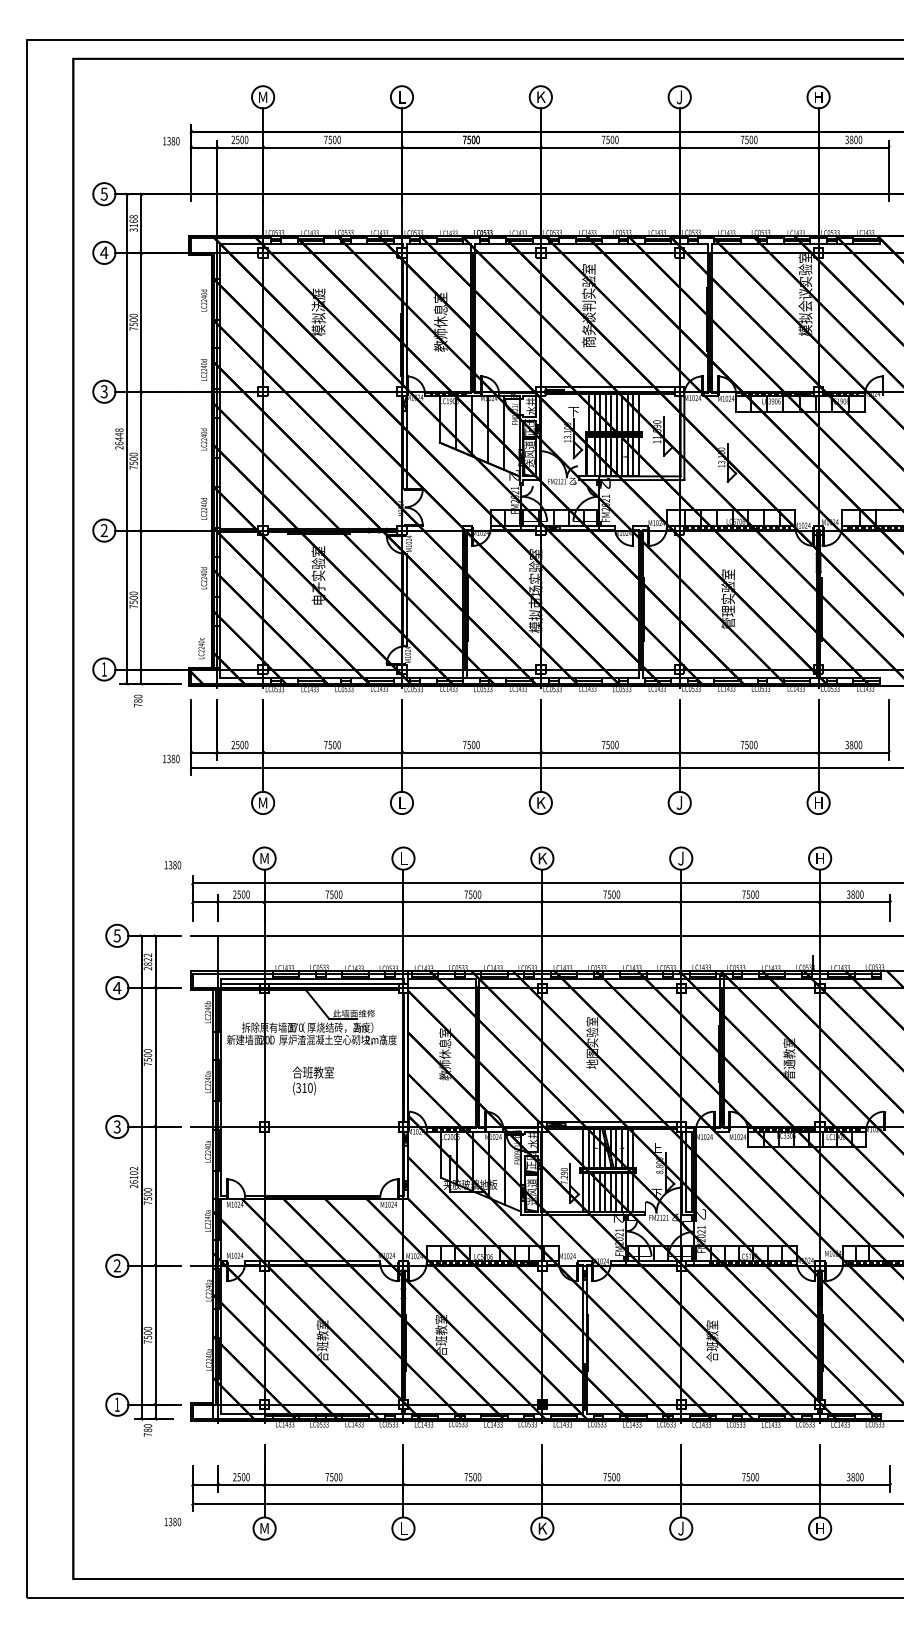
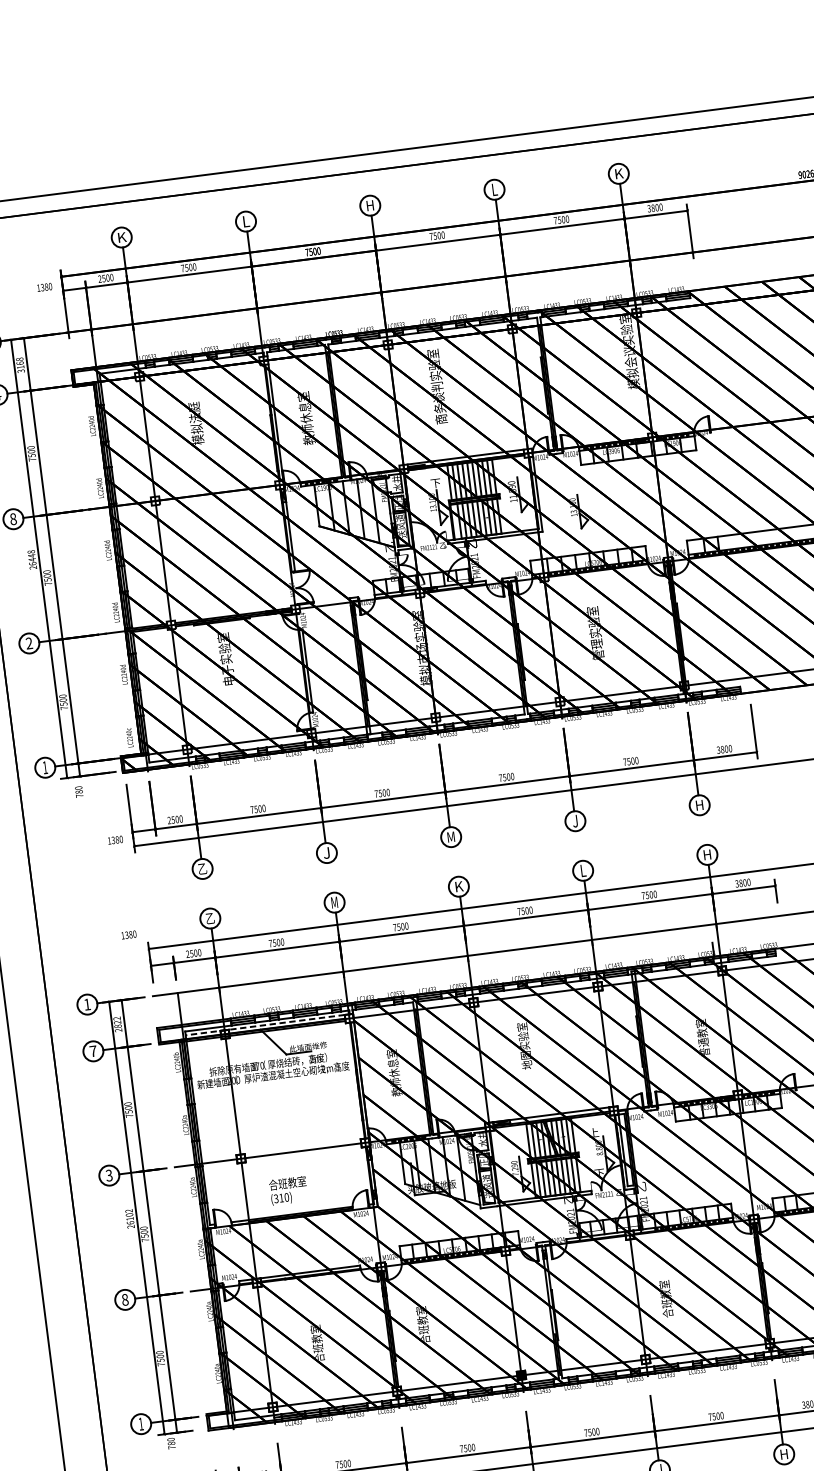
text: (263, 96) -> (122, 236), M -> K
text: (541, 96) -> (370, 204), K -> H
text: (819, 96) -> (619, 173), H -> K
text: (679, 97) -> (494, 189), J -> L
text: (103, 391) -> (12, 519), 3 -> 8
text: (262, 802) -> (202, 868), M -> 乙
text: (401, 802) -> (326, 852), L -> J
text: (541, 802) -> (451, 836), K -> M
text: (264, 858) -> (210, 918), M -> 乙
text: (403, 858) -> (334, 902), L -> M
text: (680, 858) -> (582, 870), J -> L
text: (116, 935) -> (86, 1004), 5 -> 1
line: (308, 983) -> (263, 1025), solid -> dashed
text: (117, 988) -> (93, 1051), 4 -> 7
text: (312, 1080) -> (287, 1190), moved
text: (116, 1265) -> (124, 1299), 2 -> 8

